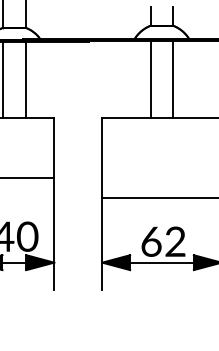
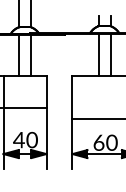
text: (174, 241) -> (111, 142), 62 -> 60

